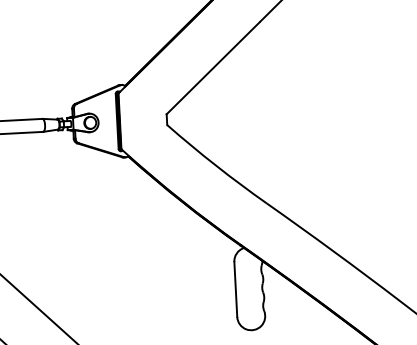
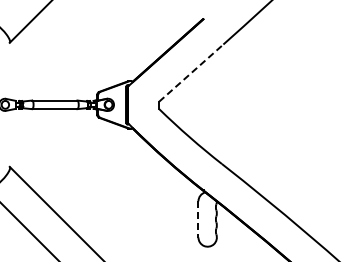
line: (213, 67) -> (191, 72), solid -> dashed
line: (235, 289) -> (198, 219), solid -> dashed

